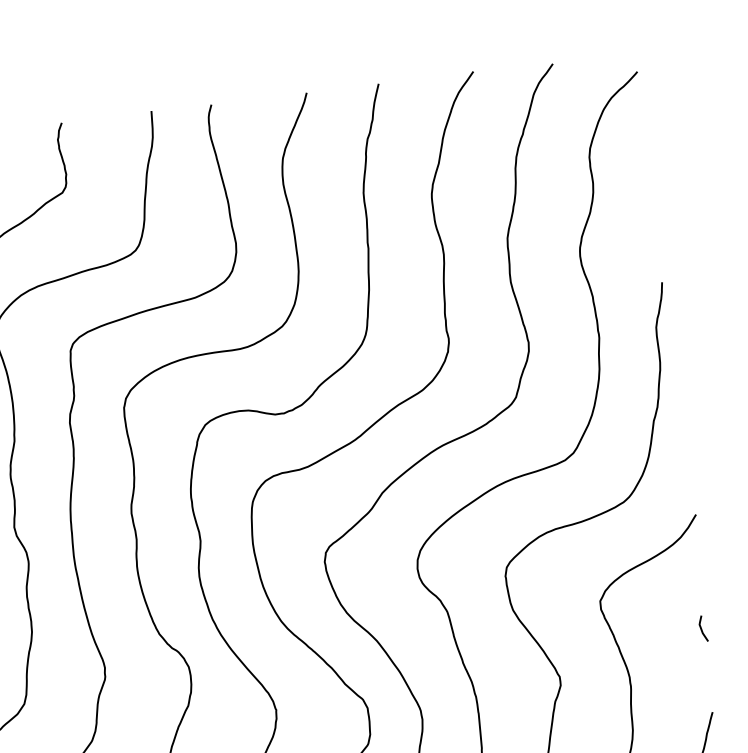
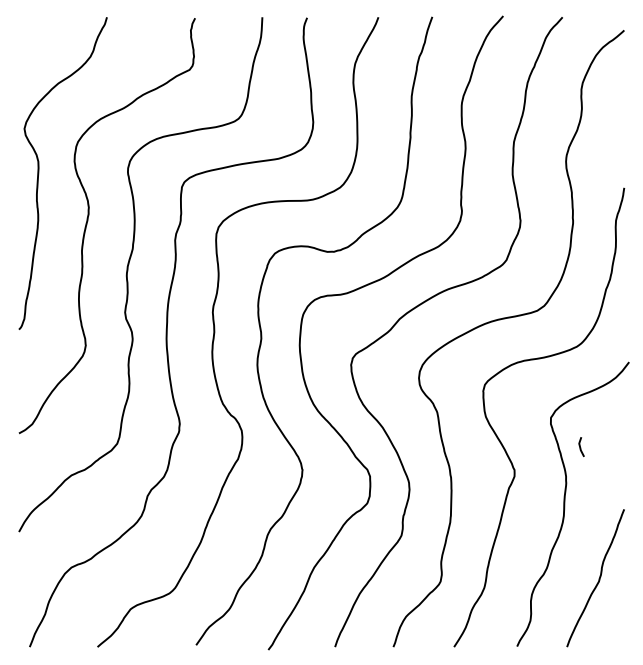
curve: (701, 628) -> (580, 446), moved

